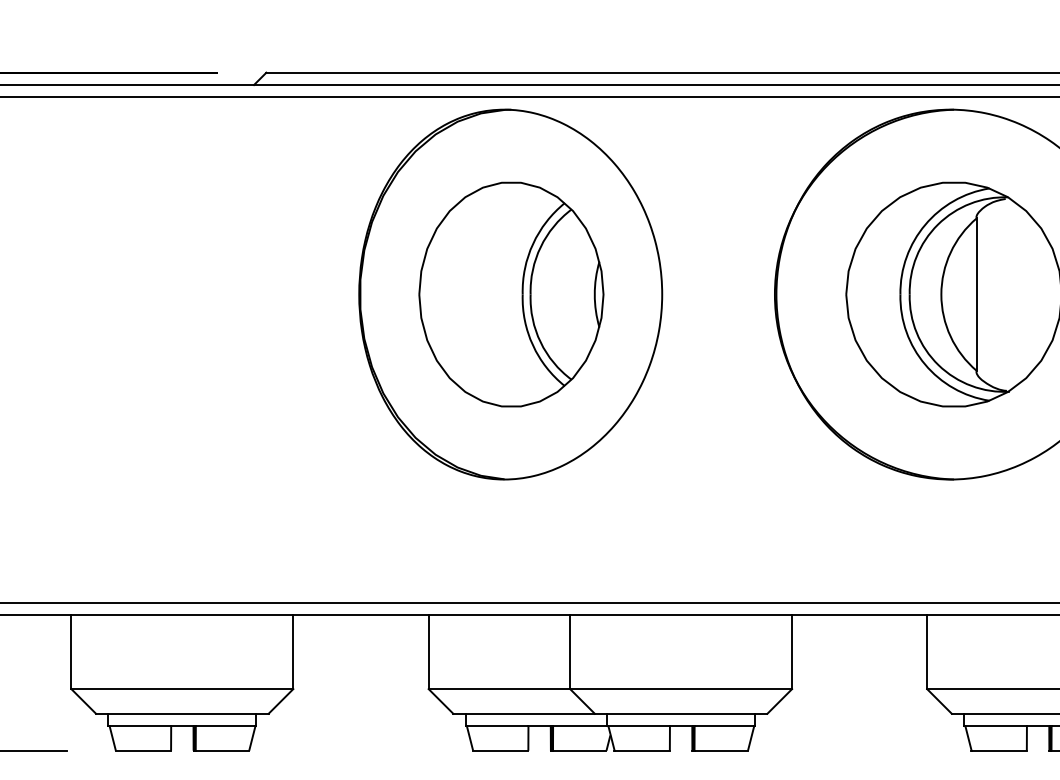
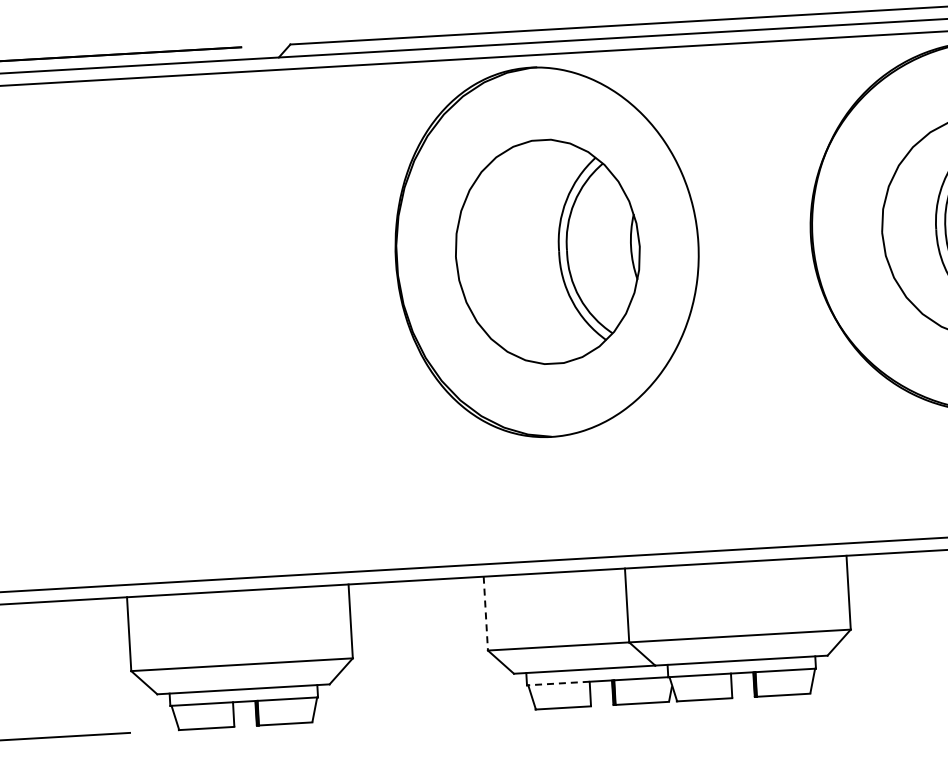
line: (428, 652) -> (485, 613), solid -> dashed
line: (497, 726) -> (558, 683), solid -> dashed

